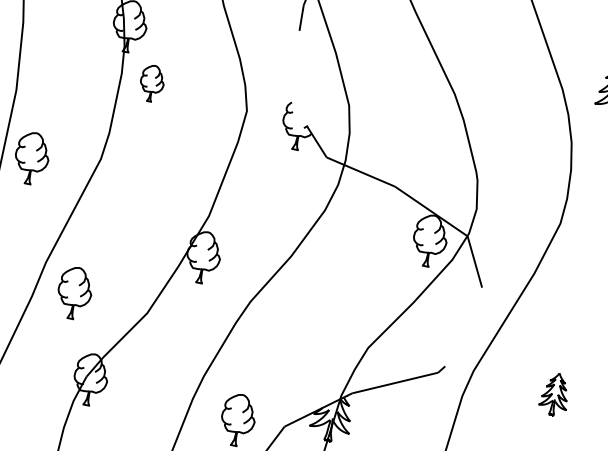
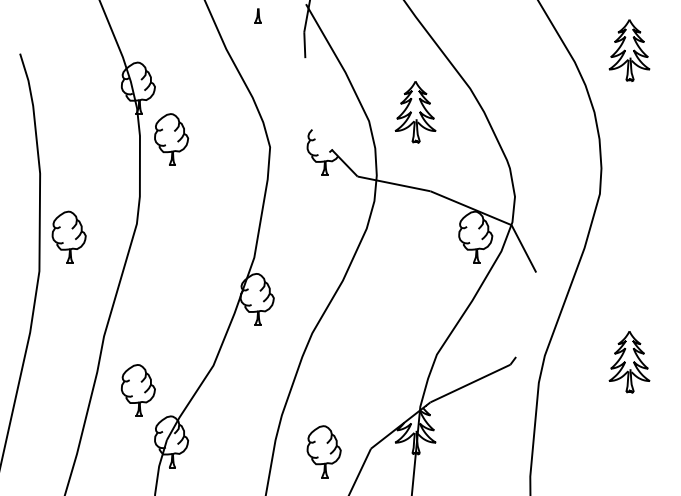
part: (151, 83) -> (171, 139), size x1.43
part: (396, 106) -> (415, 112), added
part: (74, 293) -> (138, 390), moved
part: (555, 394) -> (629, 362), size x1.43

